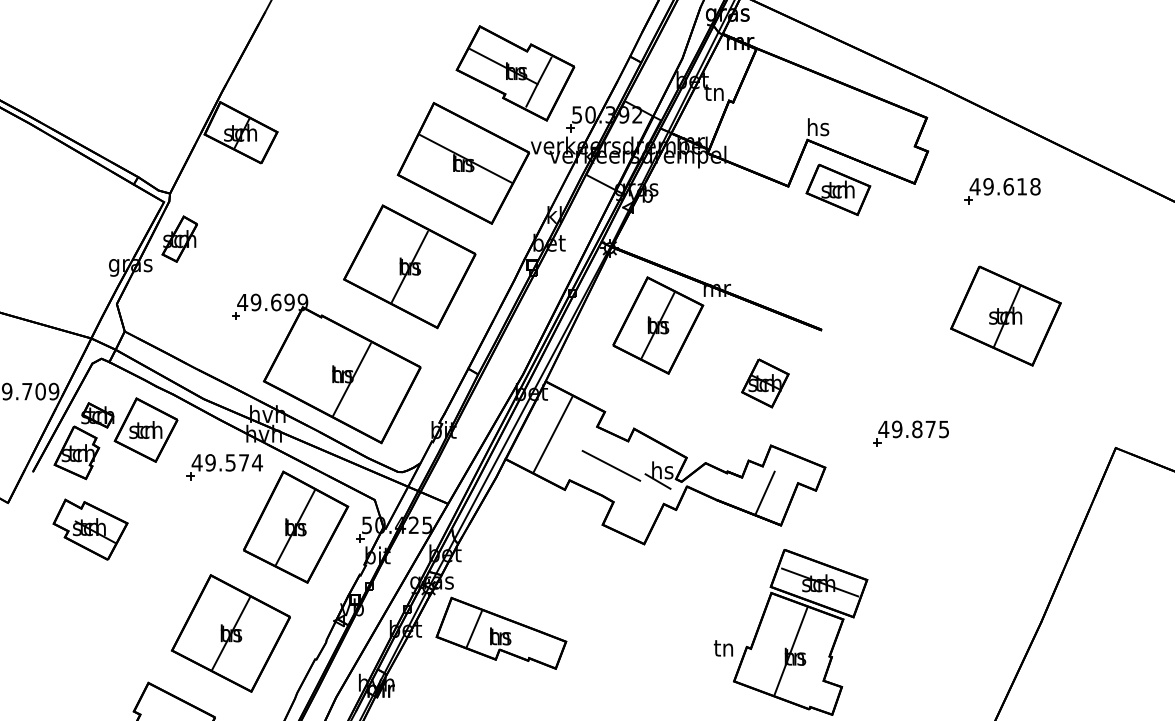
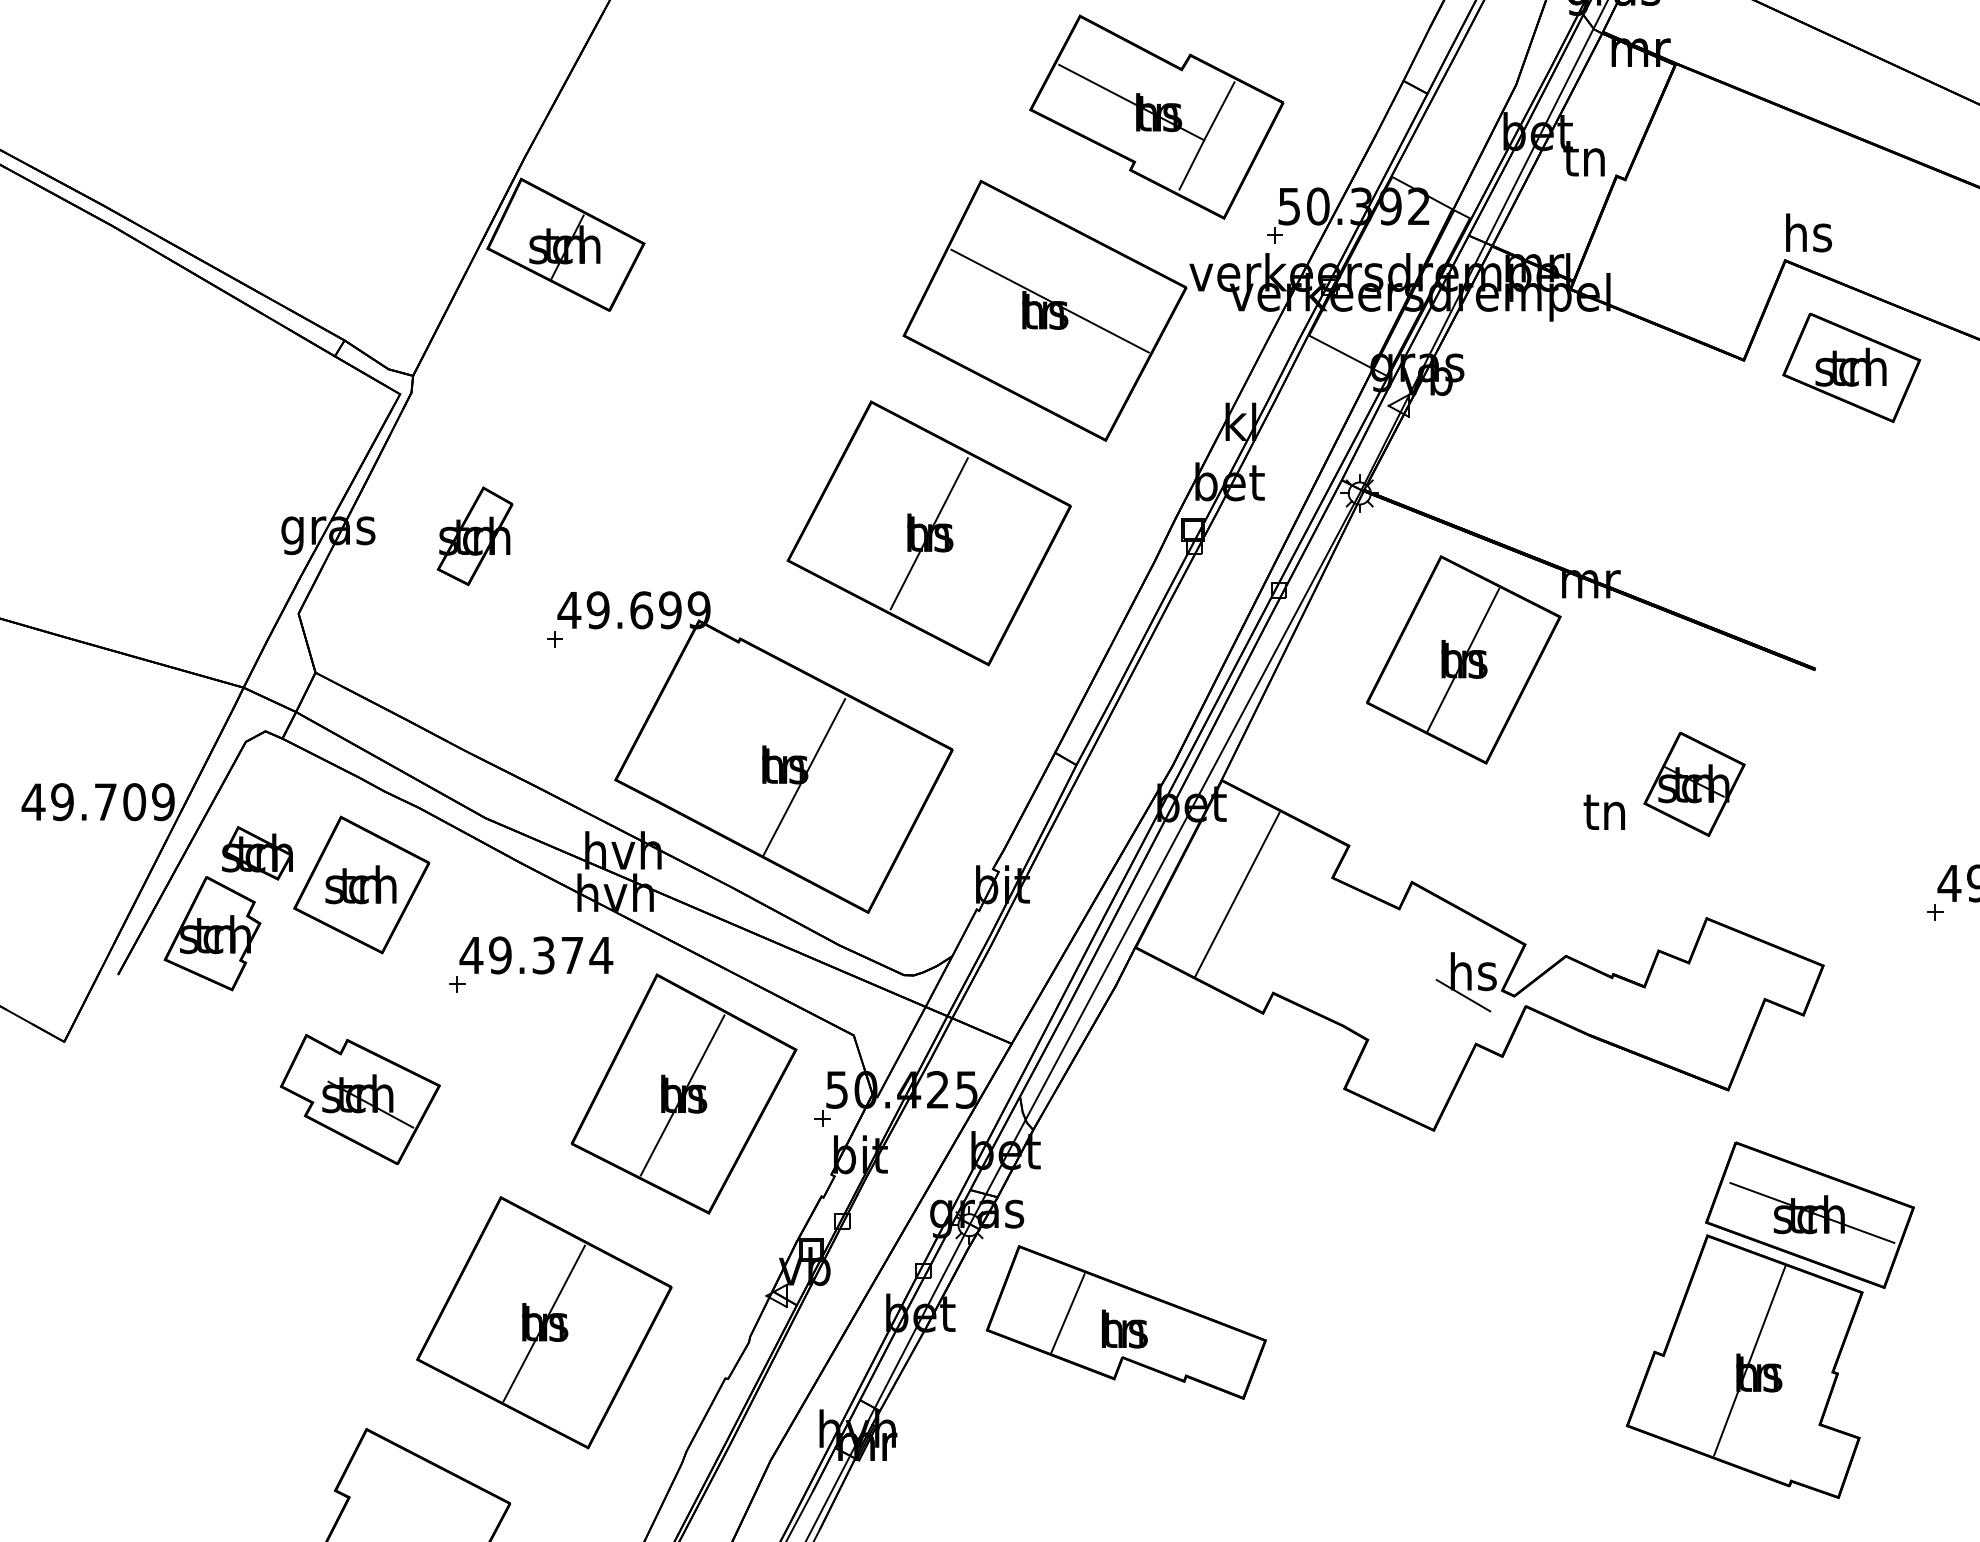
part: (179, 238) -> (474, 534), moved
text: (230, 462) -> (543, 954), 49.574 -> 49.374
line: (611, 465) -> (1363, 961), removed
line: (764, 492) -> (1692, 1019), removed
part: (90, 529) -> (360, 1098), moved
text: (722, 648) -> (1602, 812), moved

